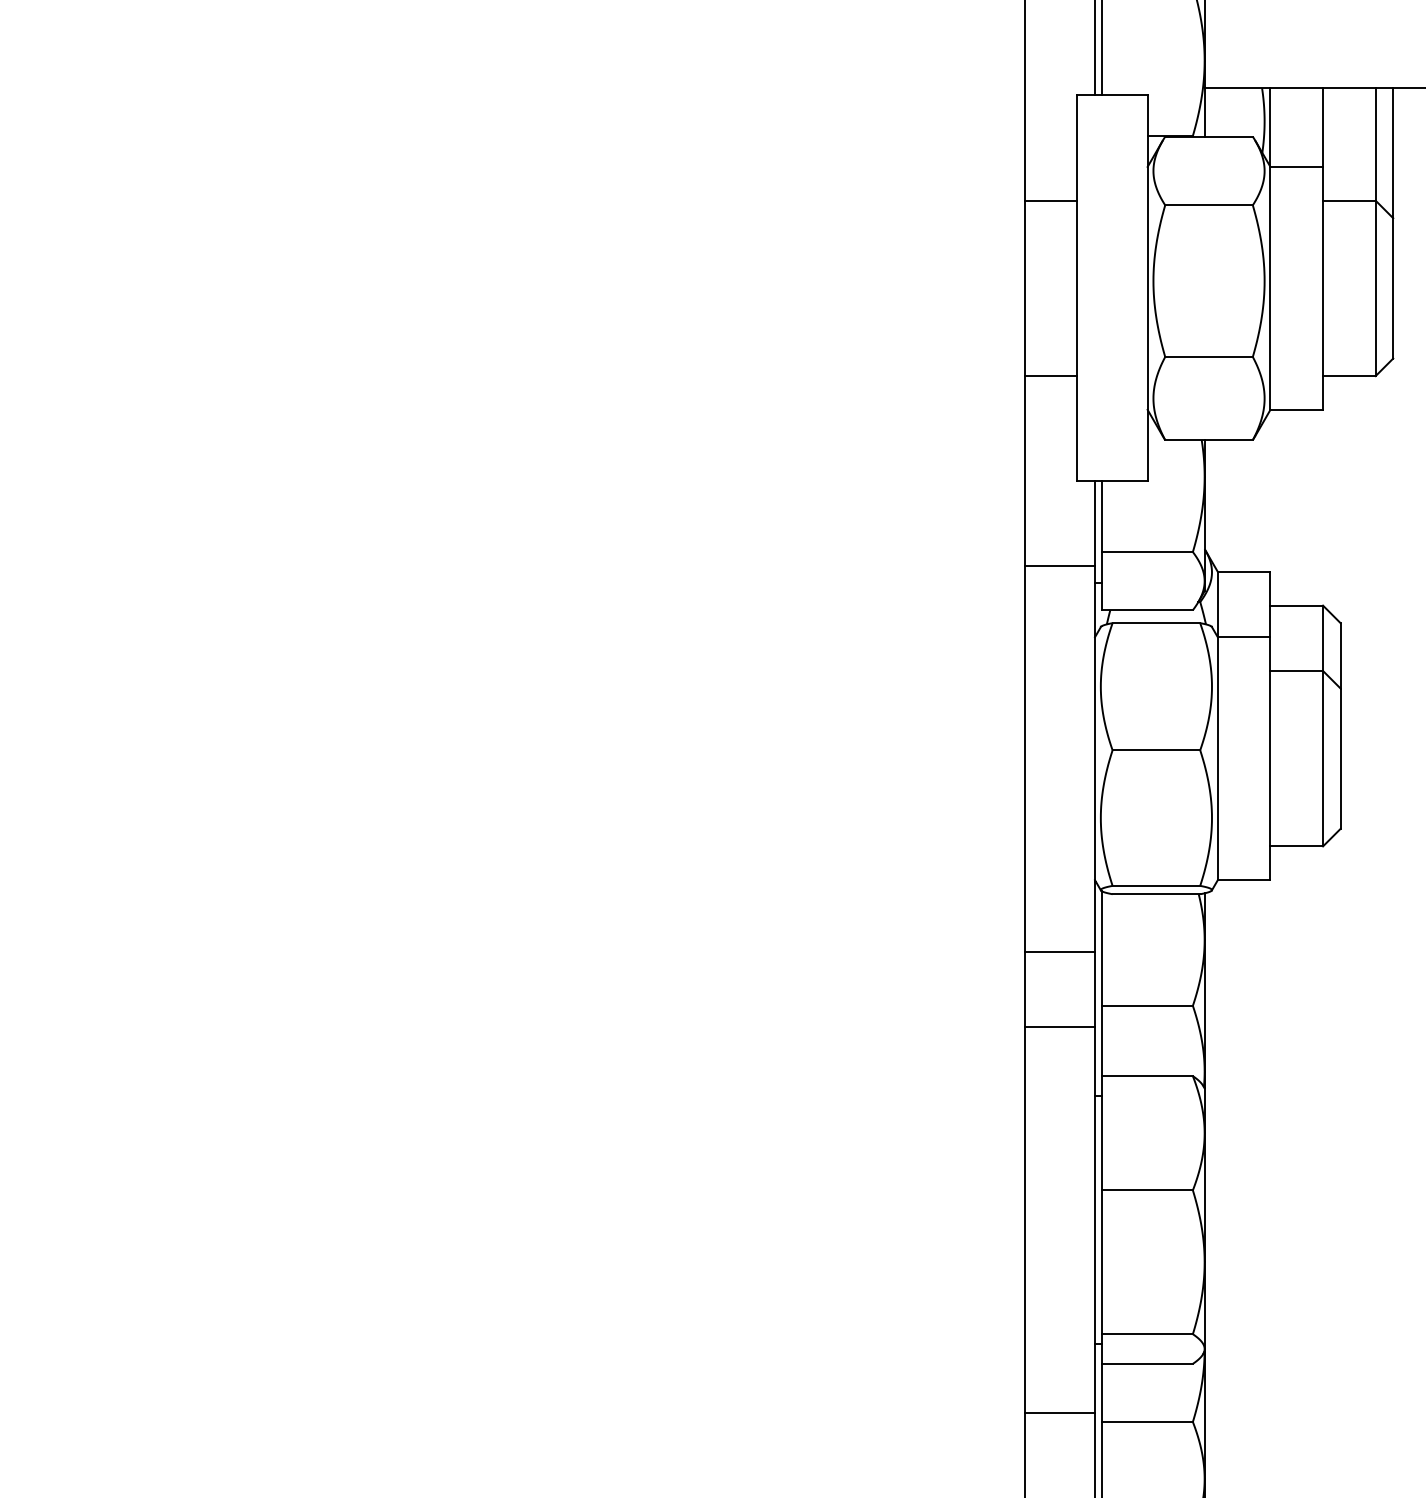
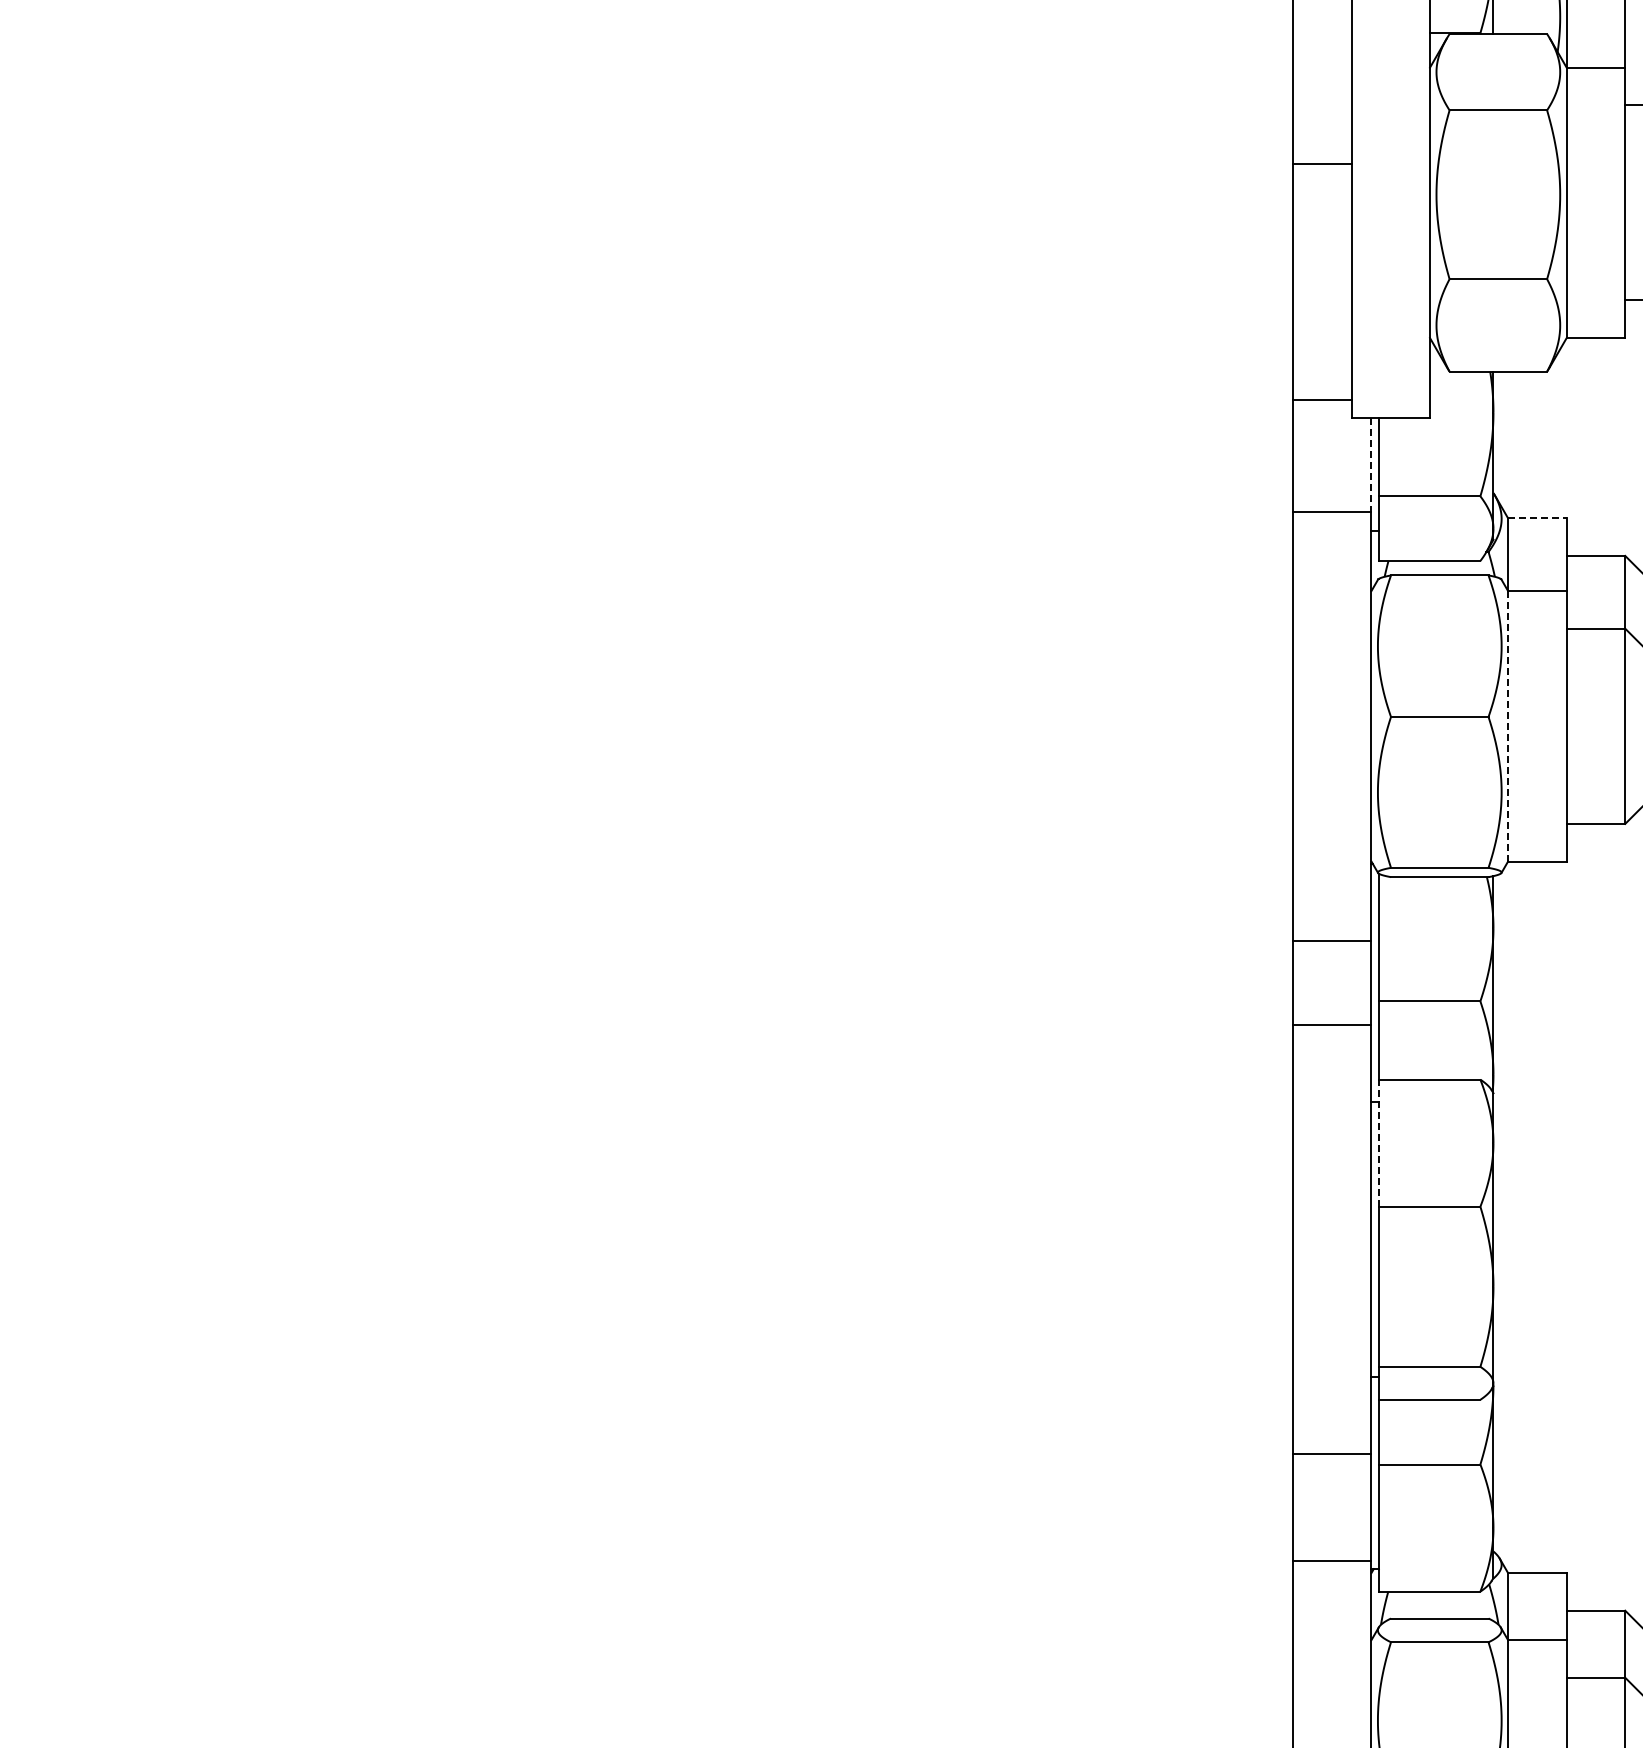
line: (1051, 200) -> (1322, 164), moved
line: (1051, 376) -> (1322, 400), moved
line: (1095, 523) -> (1371, 464), solid -> dashed
line: (1244, 571) -> (1537, 518), solid -> dashed
line: (1218, 758) -> (1508, 726), solid -> dashed
line: (1102, 1133) -> (1379, 1143), solid -> dashed

